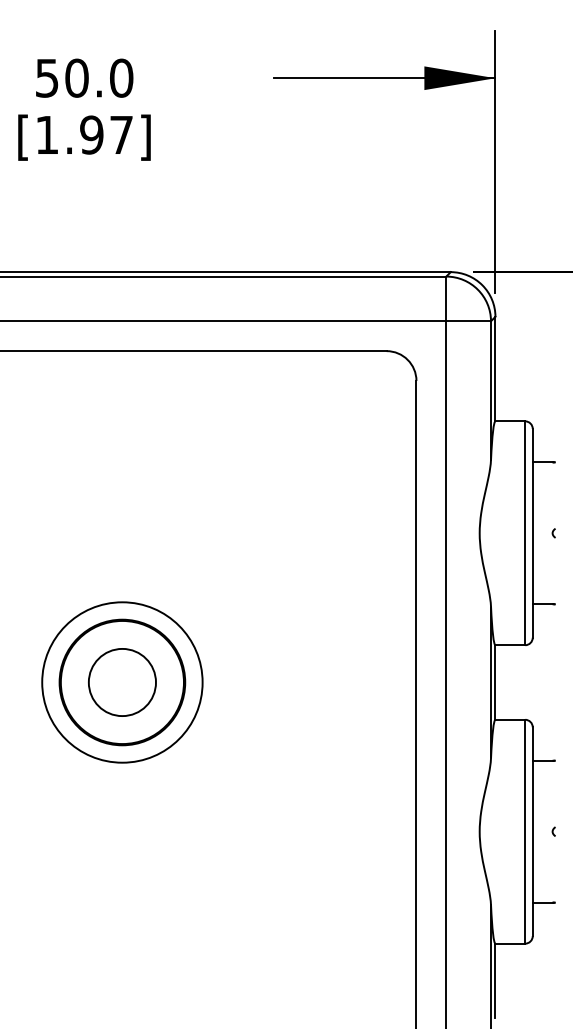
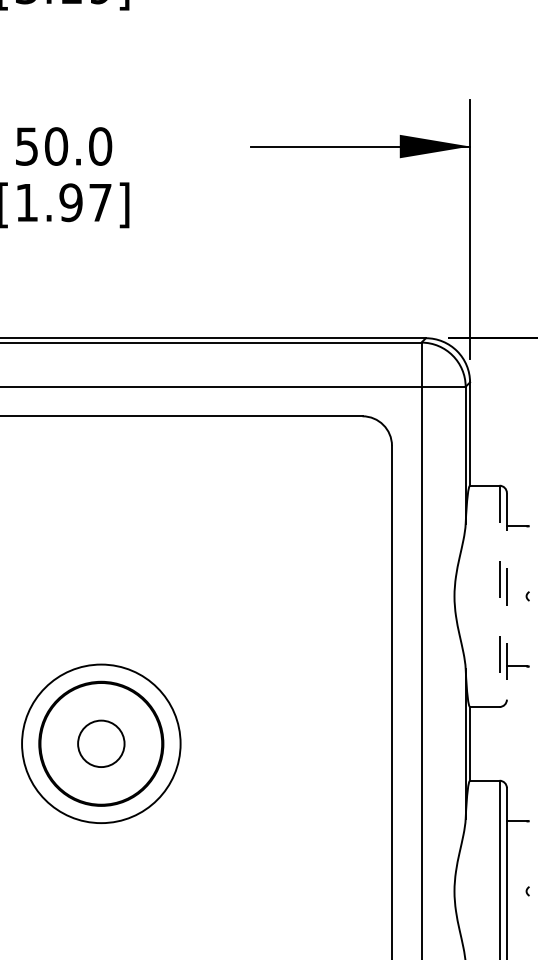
line: (525, 533) -> (499, 596), solid -> dashed
line: (532, 533) -> (506, 596), solid -> dashed
circle: (122, 682) -> (101, 743), size x0.7

